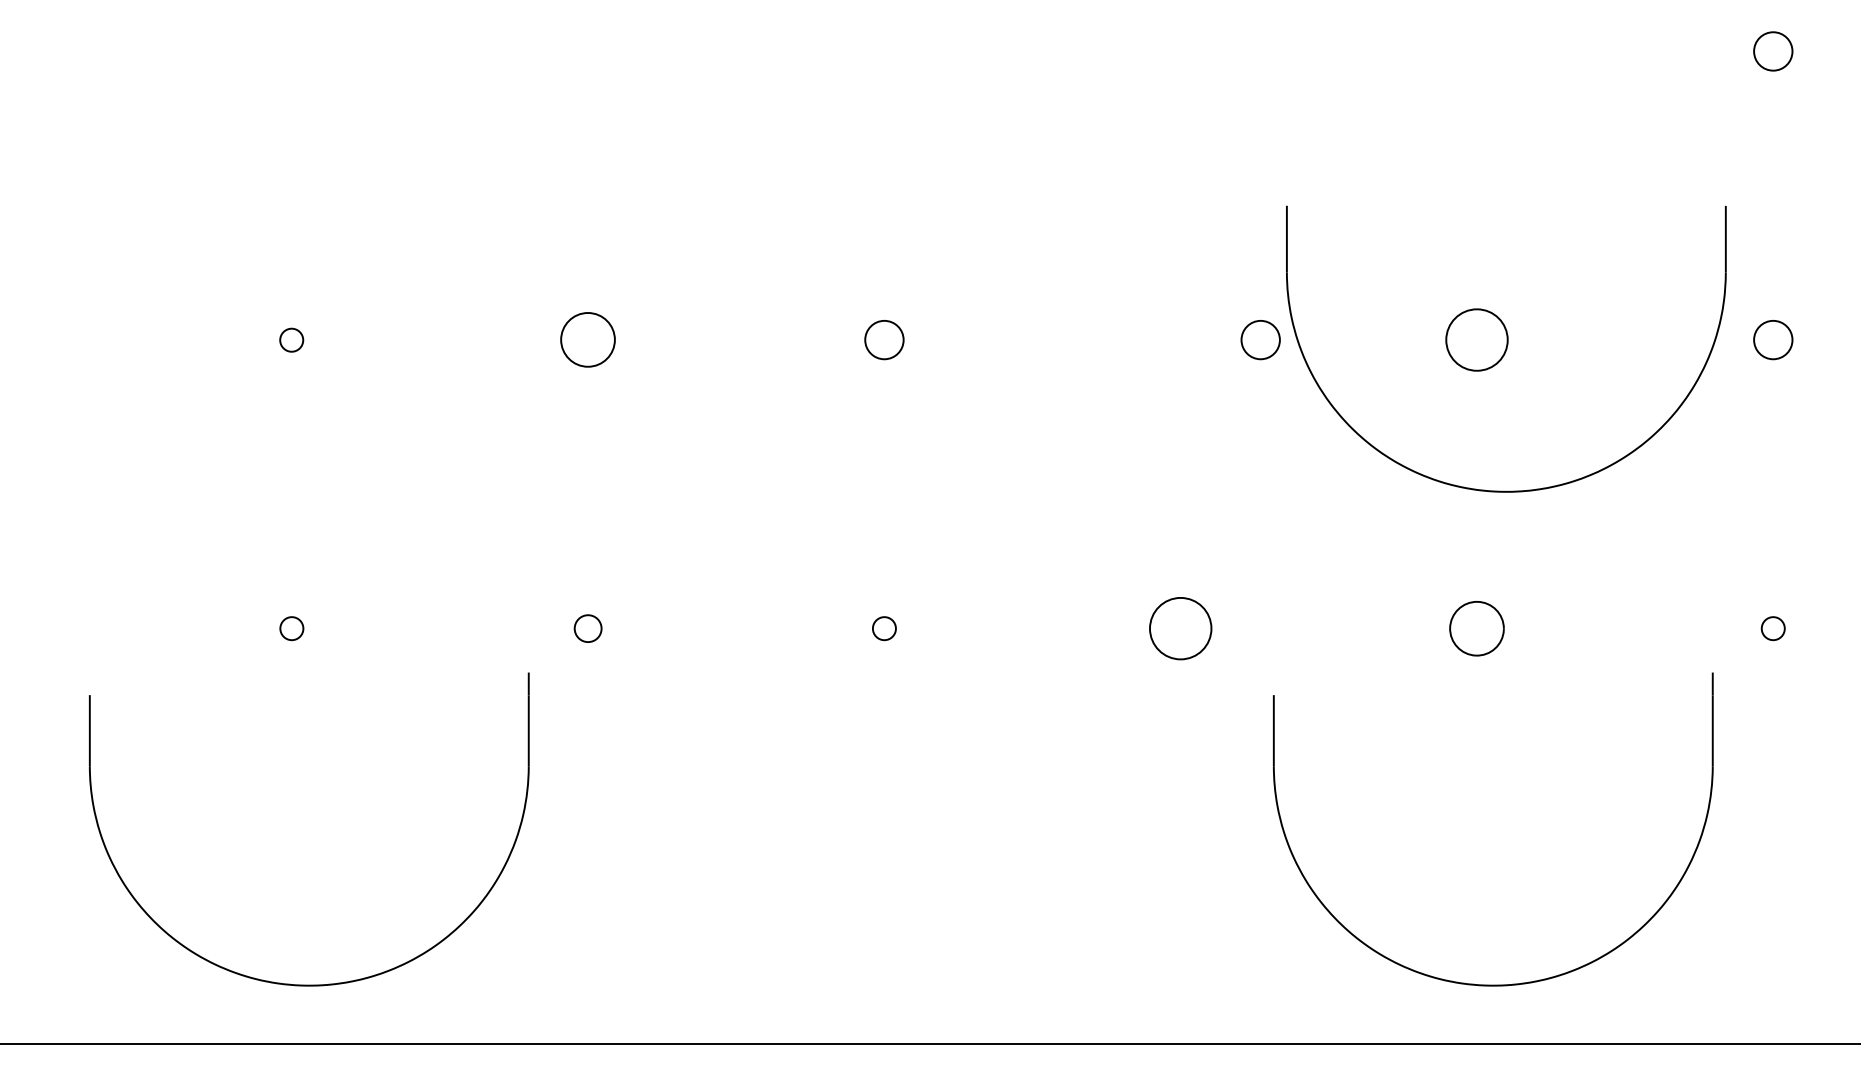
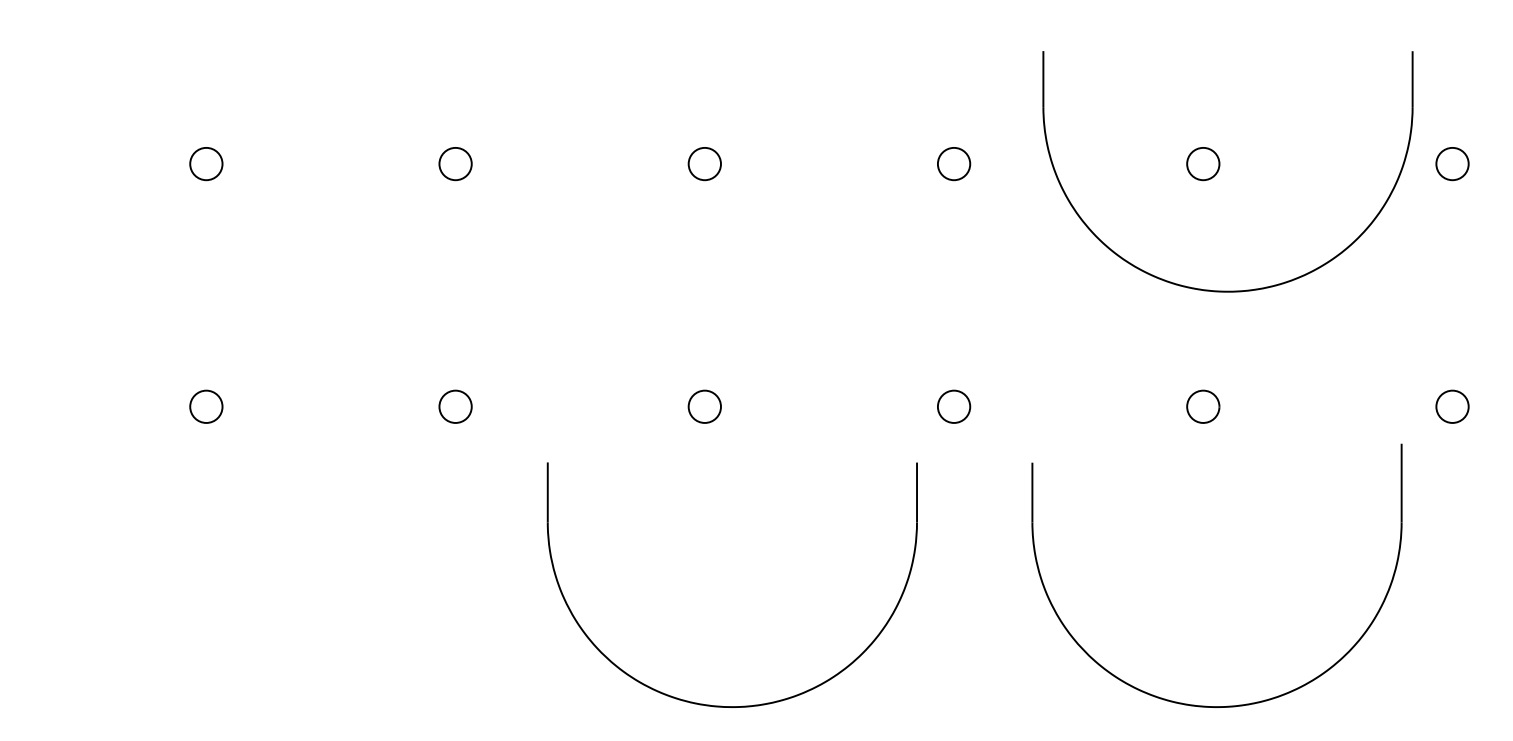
circle: (1476, 339) -> (1202, 163), size x0.62
circle: (291, 340) -> (206, 164), size x1.67
circle: (588, 340) -> (455, 164), size x0.71
circle: (1260, 340) -> (953, 164), moved
circle: (291, 628) -> (206, 406), size x1.67
circle: (587, 628) -> (455, 406), size x1.43
circle: (884, 628) -> (704, 406), size x1.67
circle: (1180, 628) -> (953, 406), size x0.62
part: (1476, 628) -> (1202, 406), size x0.71
circle: (1773, 628) -> (1452, 406), size x1.67
part: (309, 984) -> (221, 706), removed
part: (916, 984) -> (731, 706), added

